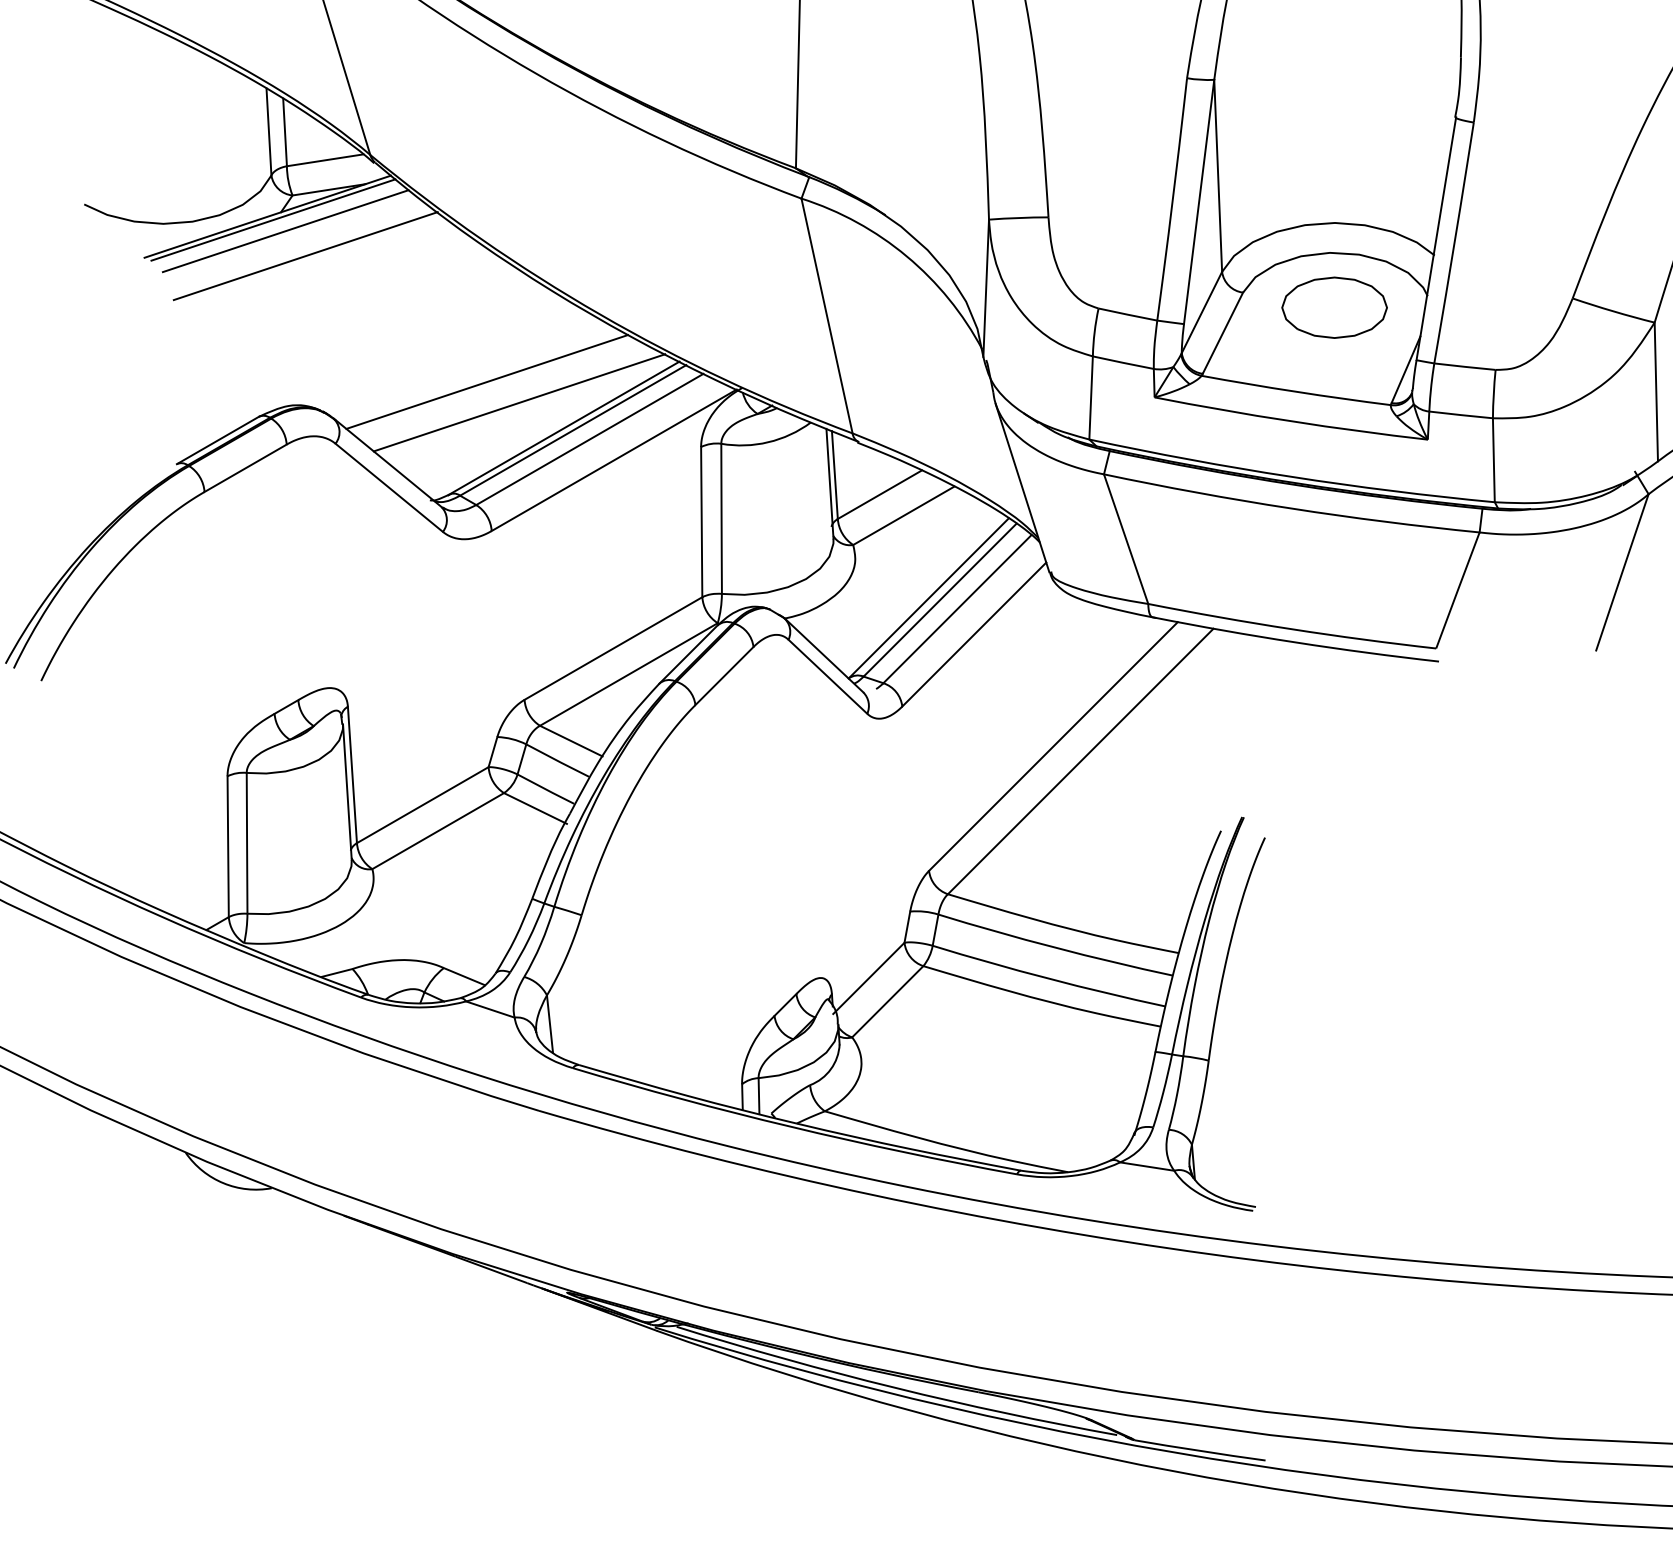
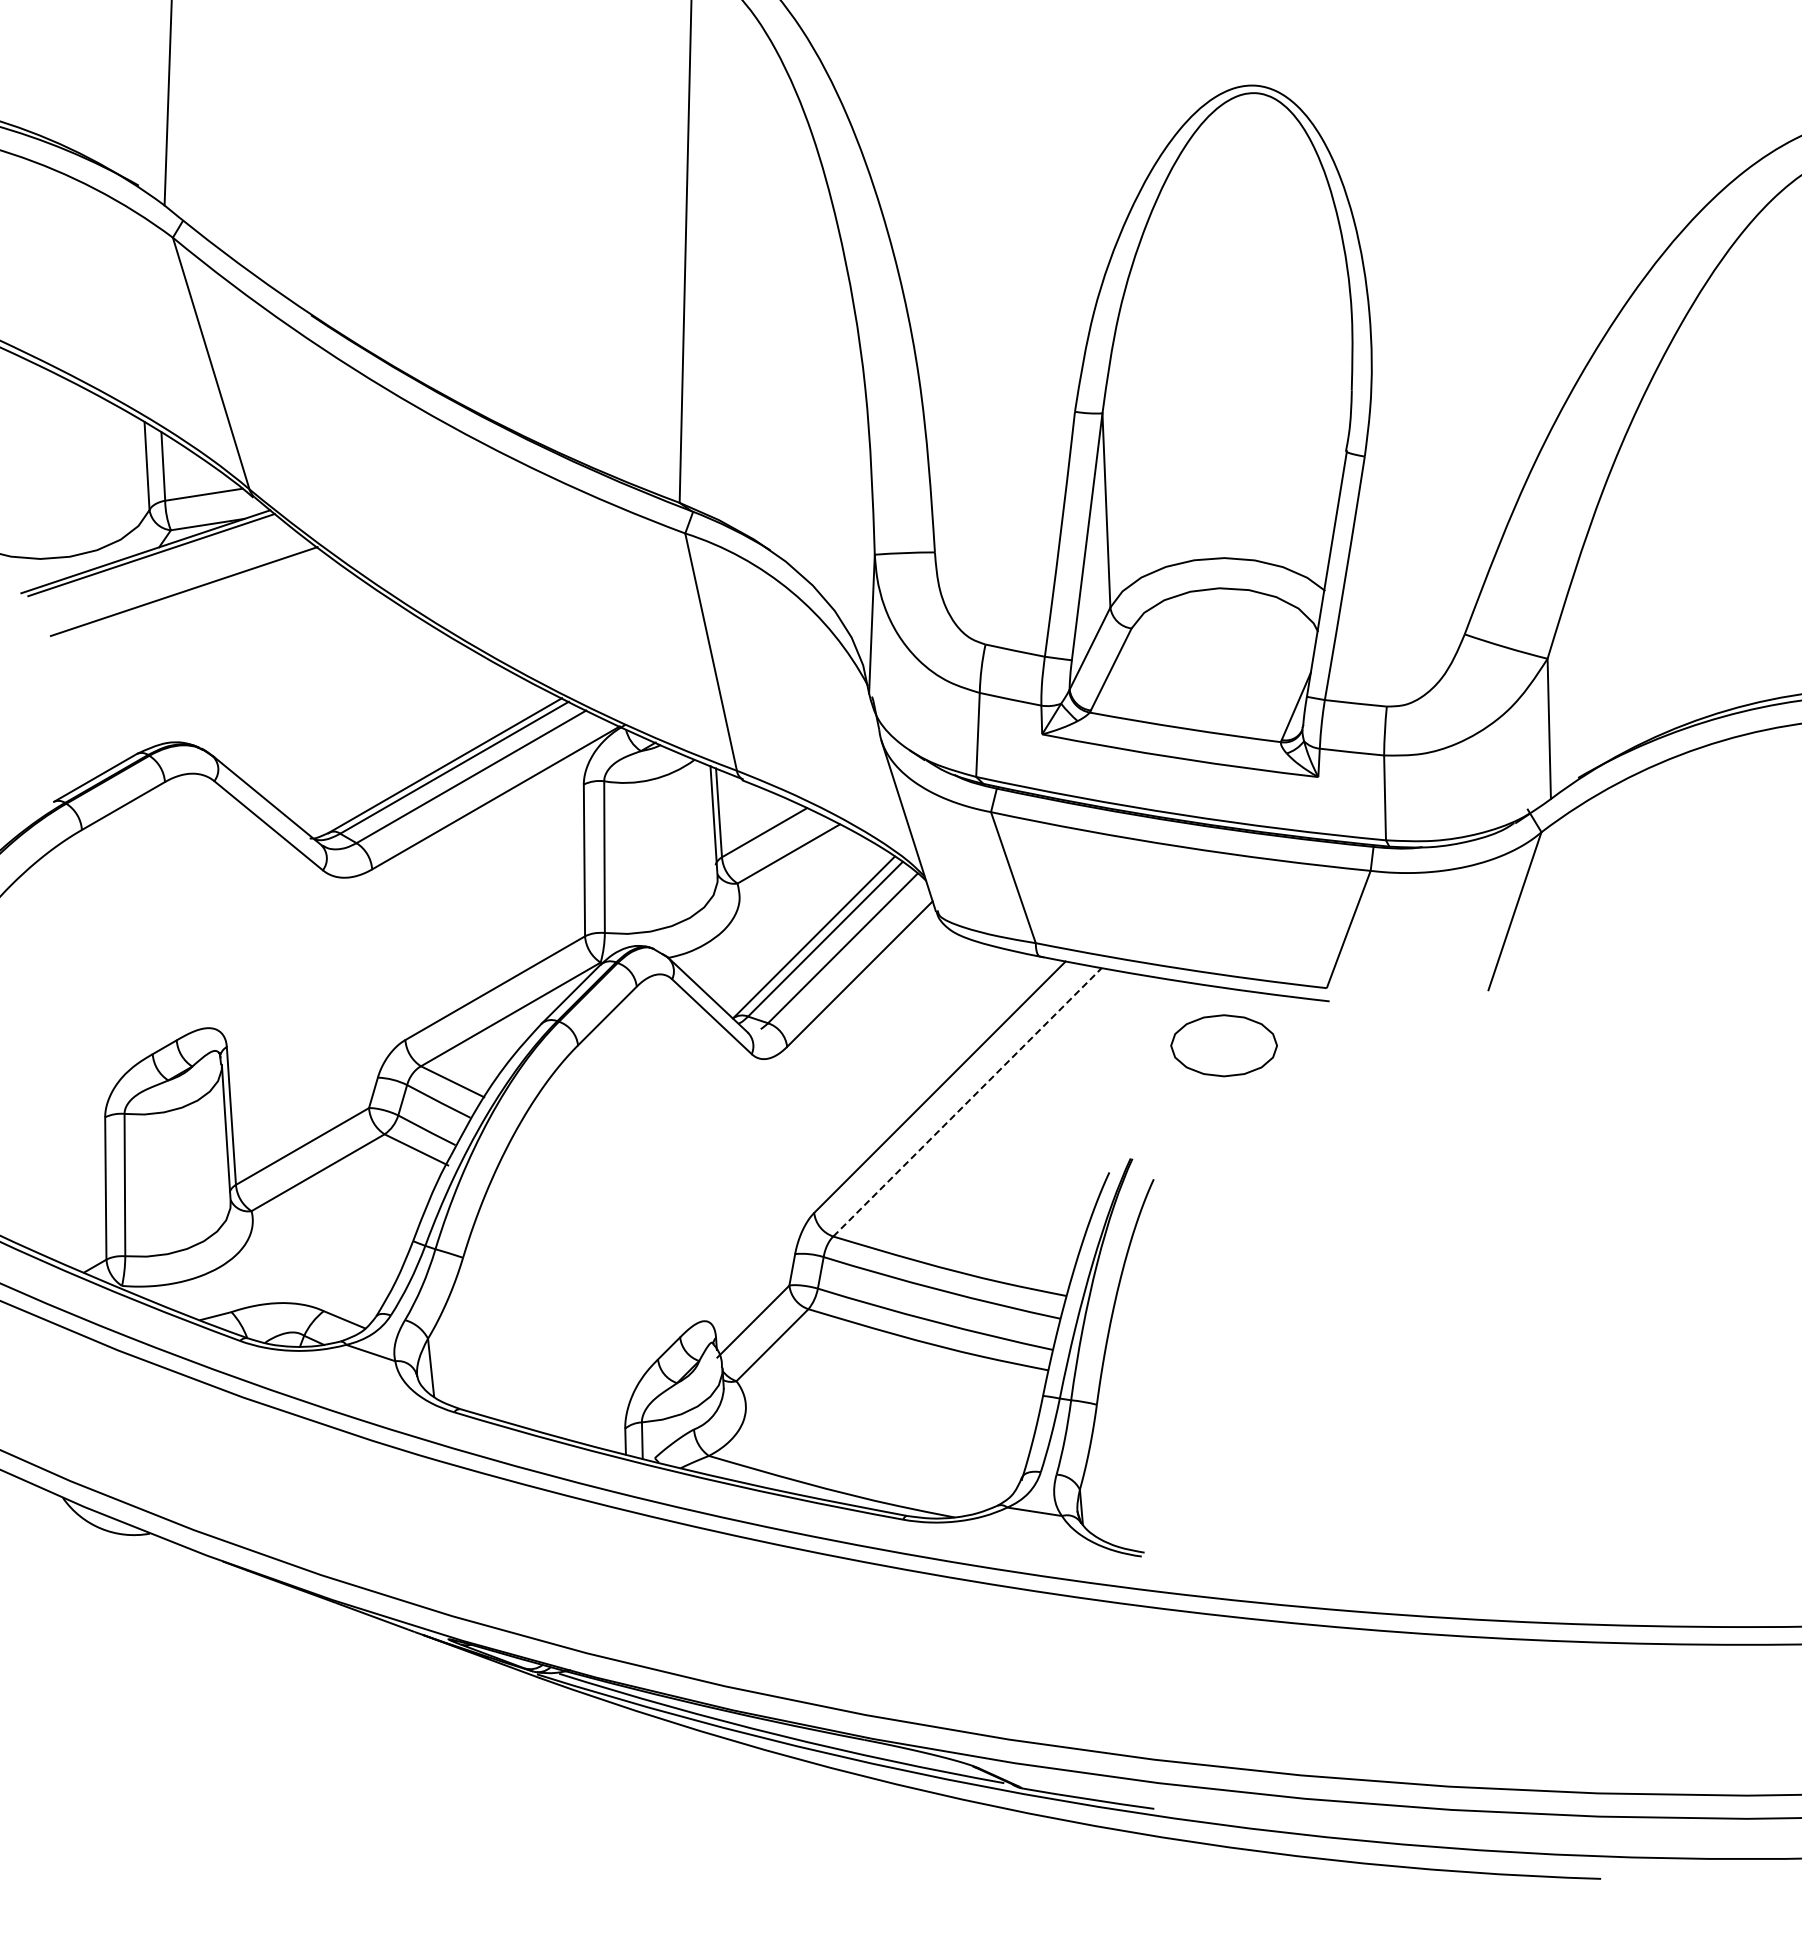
line: (285, 231) -> (163, 566), removed
part: (1334, 307) -> (1223, 1045), moved
line: (487, 381) -> (367, 718), removed
line: (519, 402) -> (400, 739), removed
line: (1080, 761) -> (967, 1102), solid -> dashed

